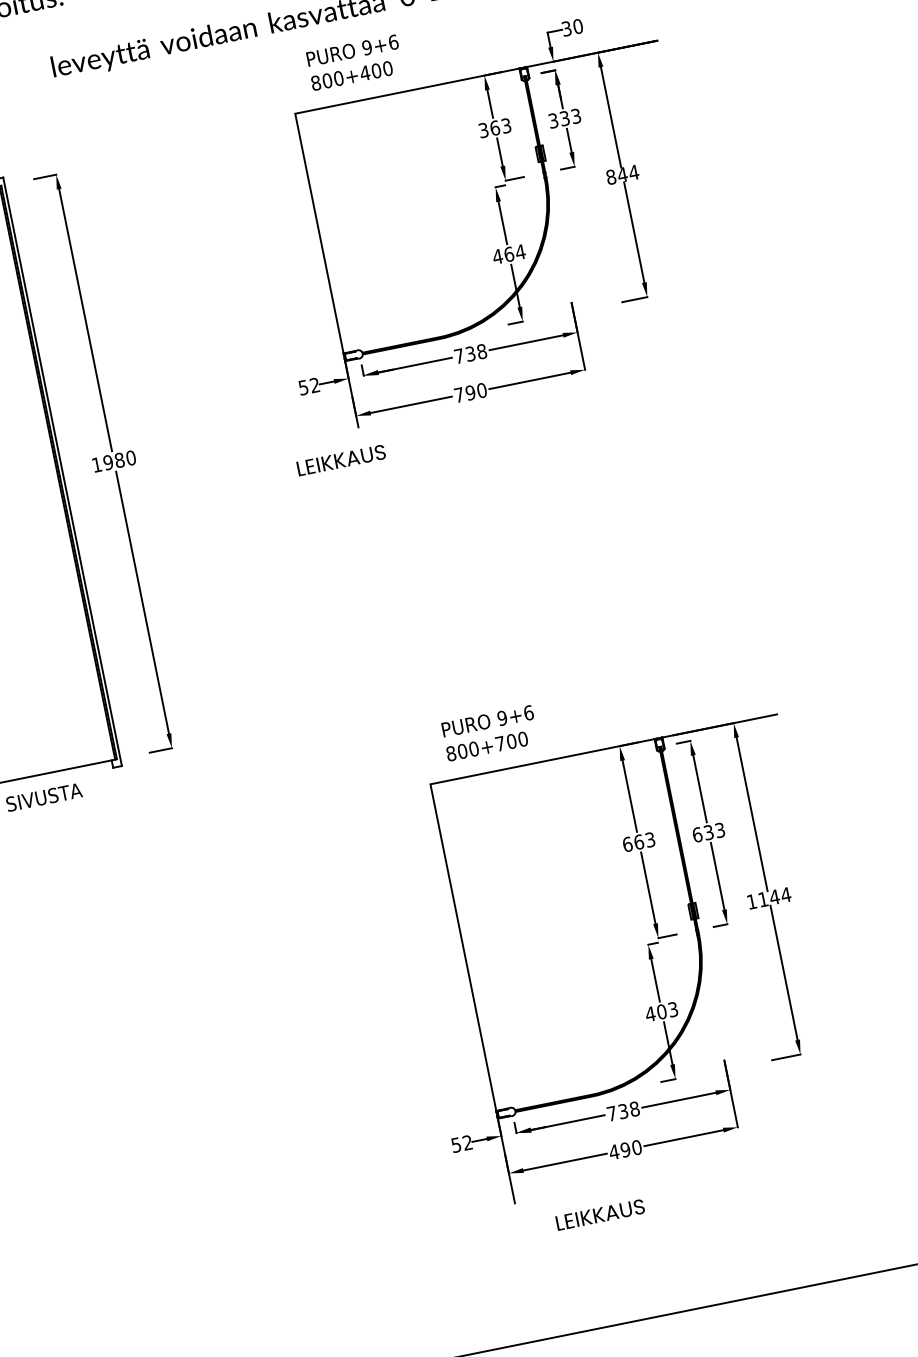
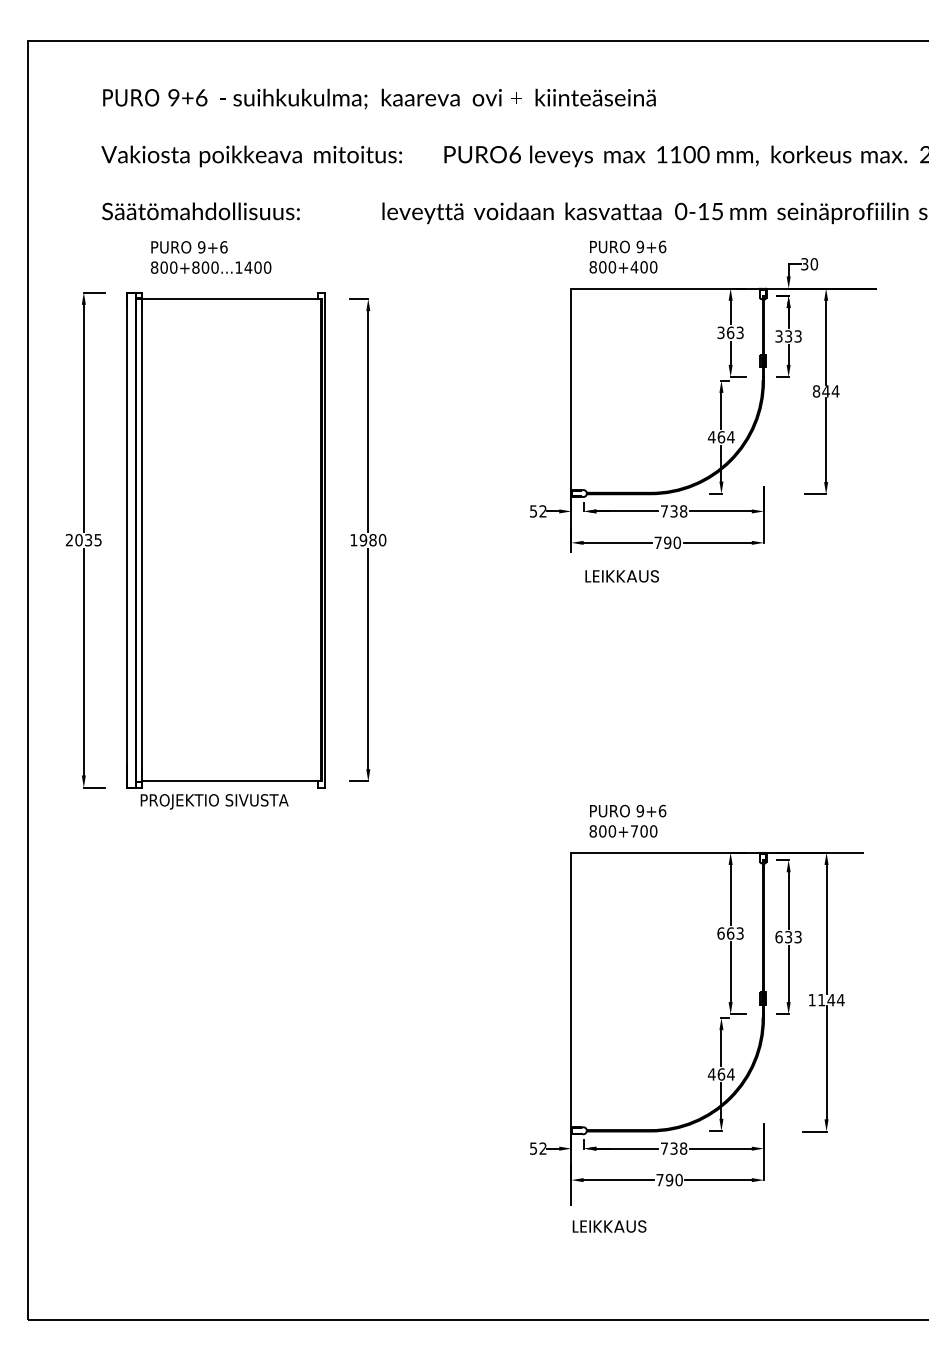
text: (340, 460) -> (621, 576), moved
text: (666, 1010) -> (725, 1074), 403 -> 464
text: (613, 1152) -> (659, 1180), 490 -> 790
text: (600, 1214) -> (609, 1226), moved

